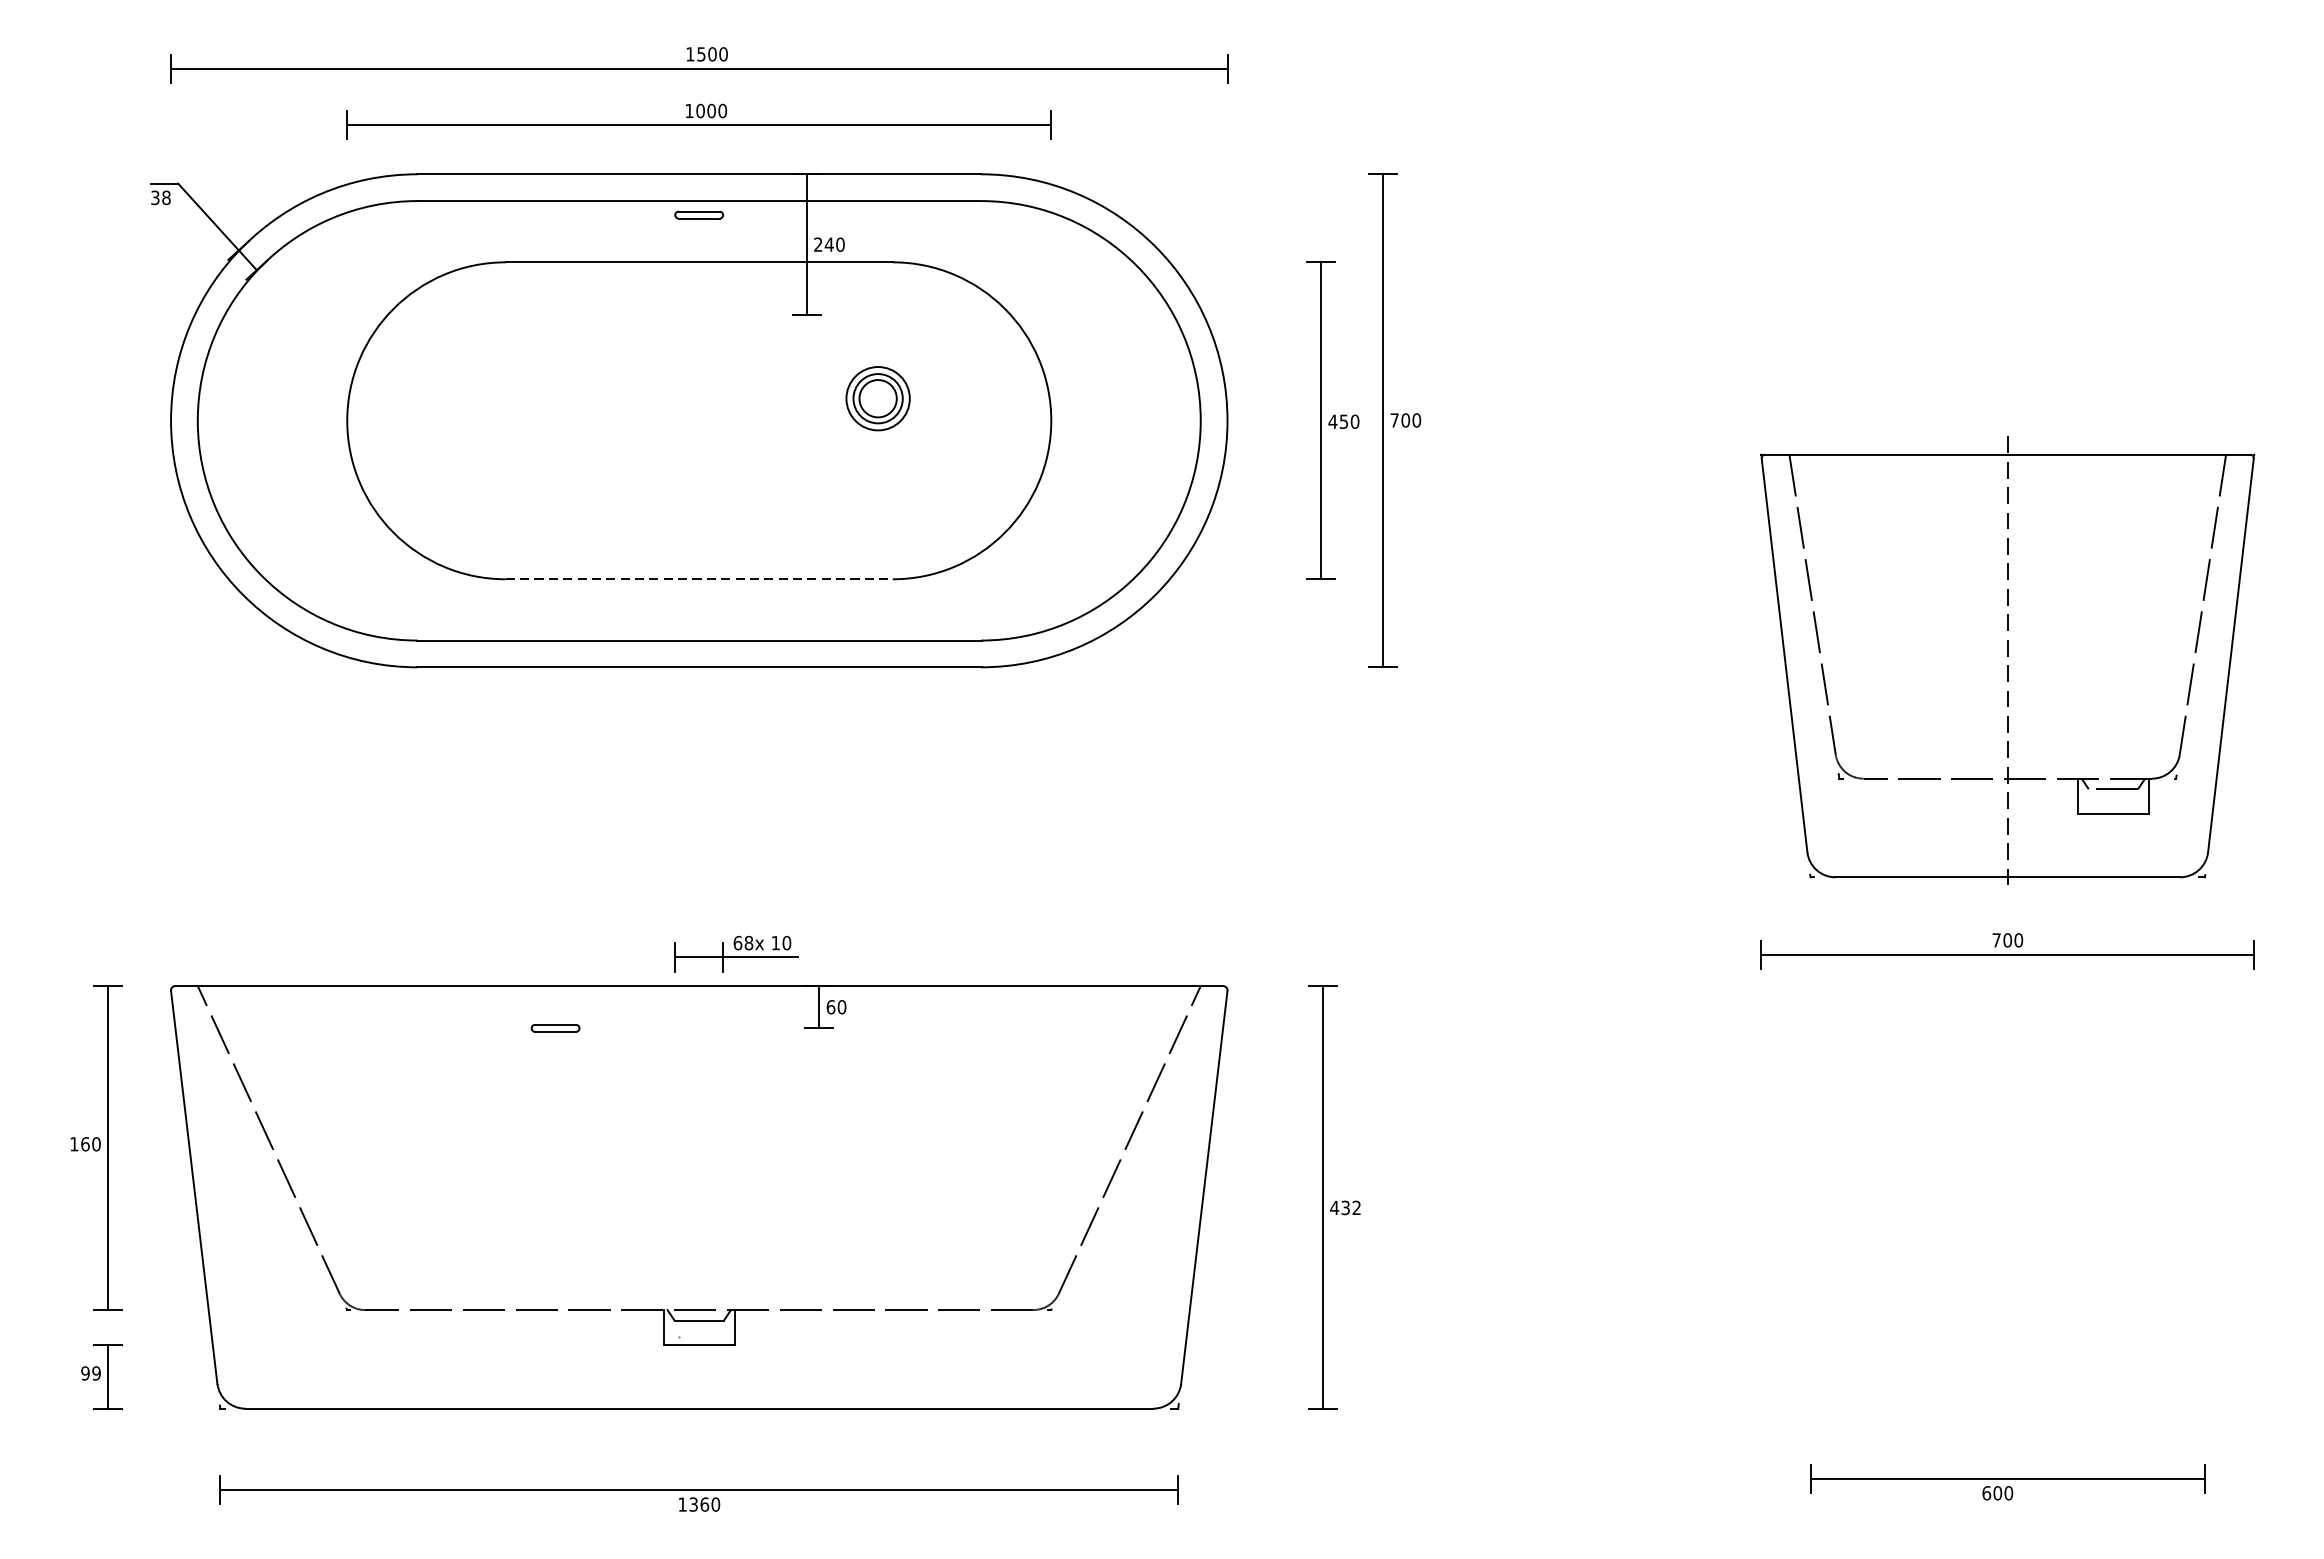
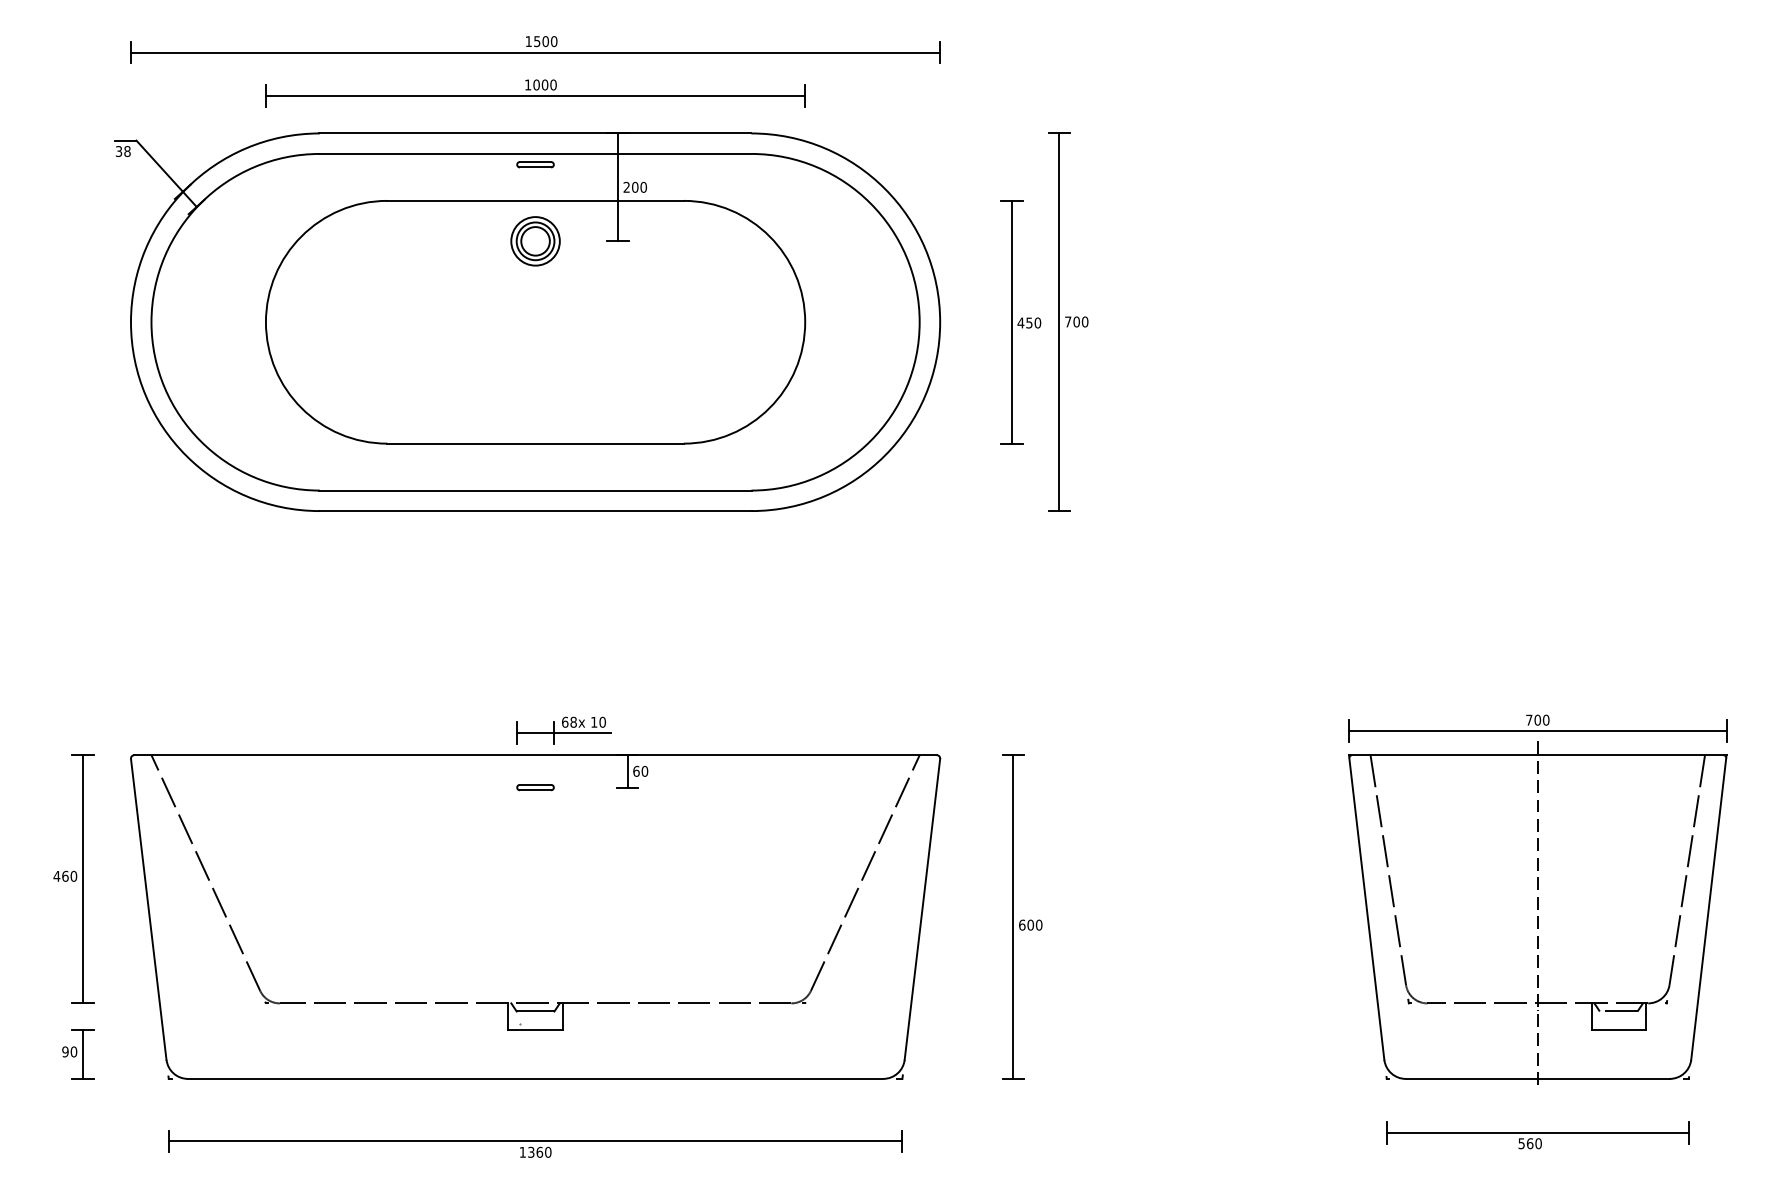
text: (828, 243) -> (634, 186), 240 -> 200
part: (878, 398) -> (535, 241), moved
line: (700, 579) -> (536, 443), dashed -> solid
part: (2007, 660) -> (1537, 912), moved
part: (555, 1028) -> (535, 787), moved
text: (73, 1144) -> (56, 876), 160 -> 460
text: (1345, 1207) -> (1030, 924), 432 -> 600
text: (95, 1372) -> (73, 1051), 99 -> 90
text: (1991, 1493) -> (1525, 1143), 600 -> 560

